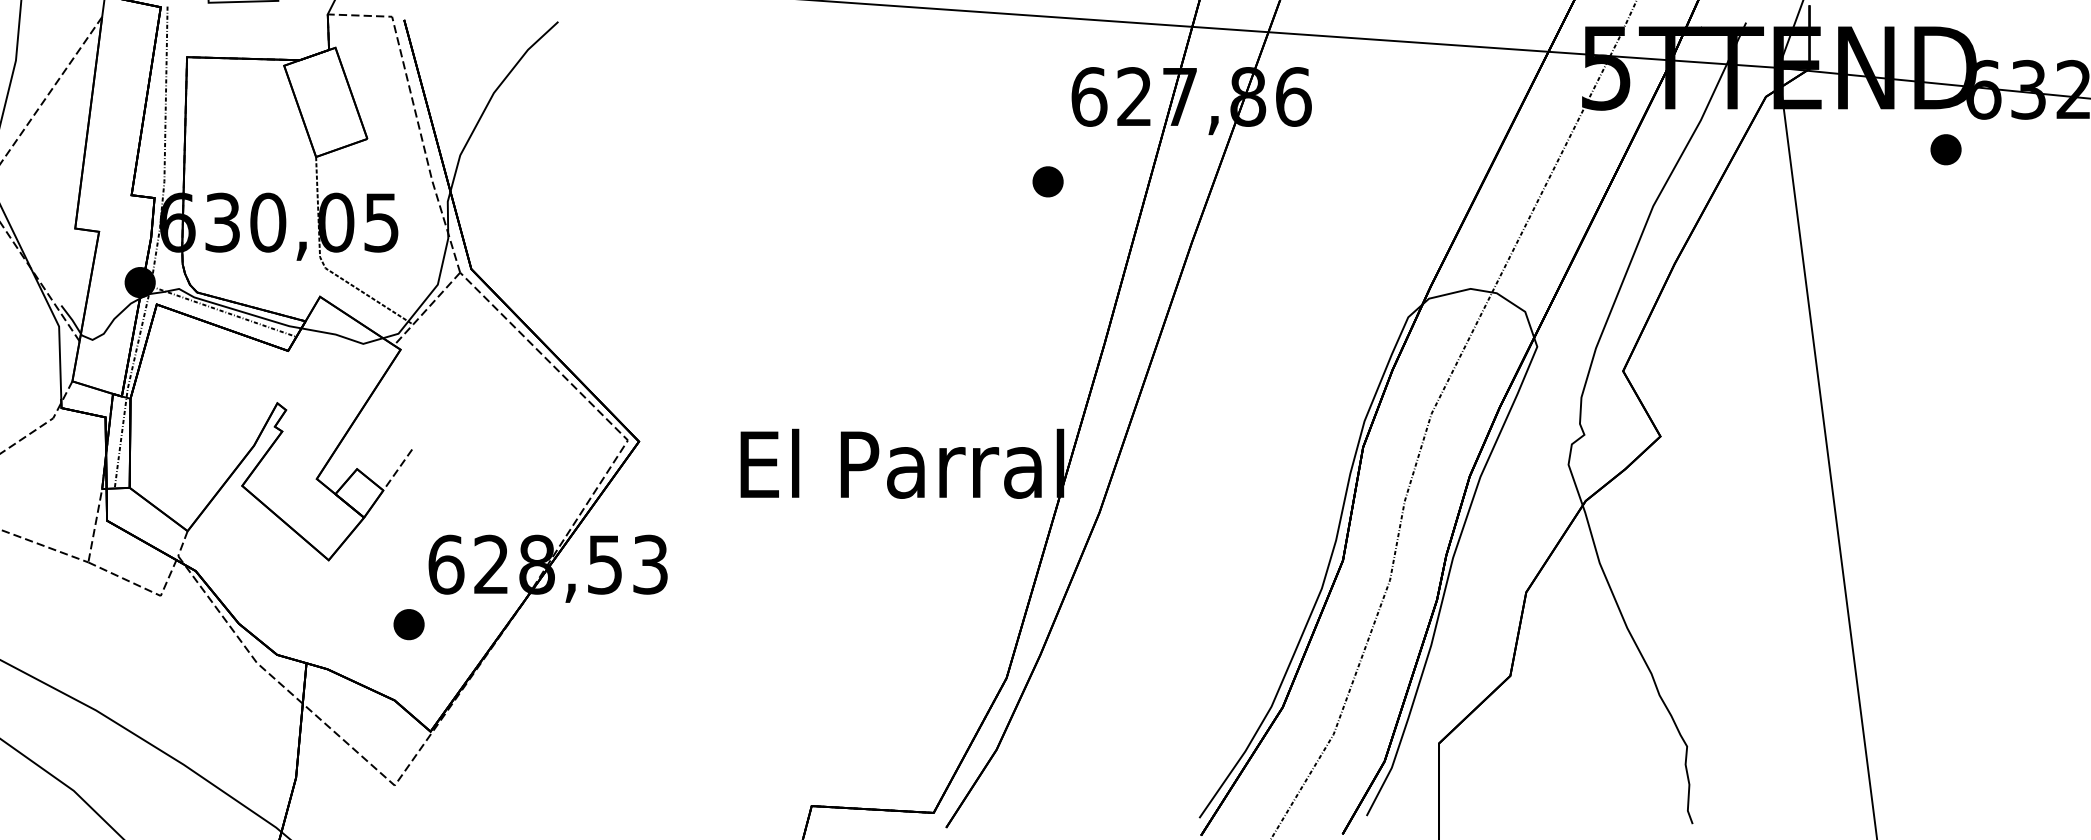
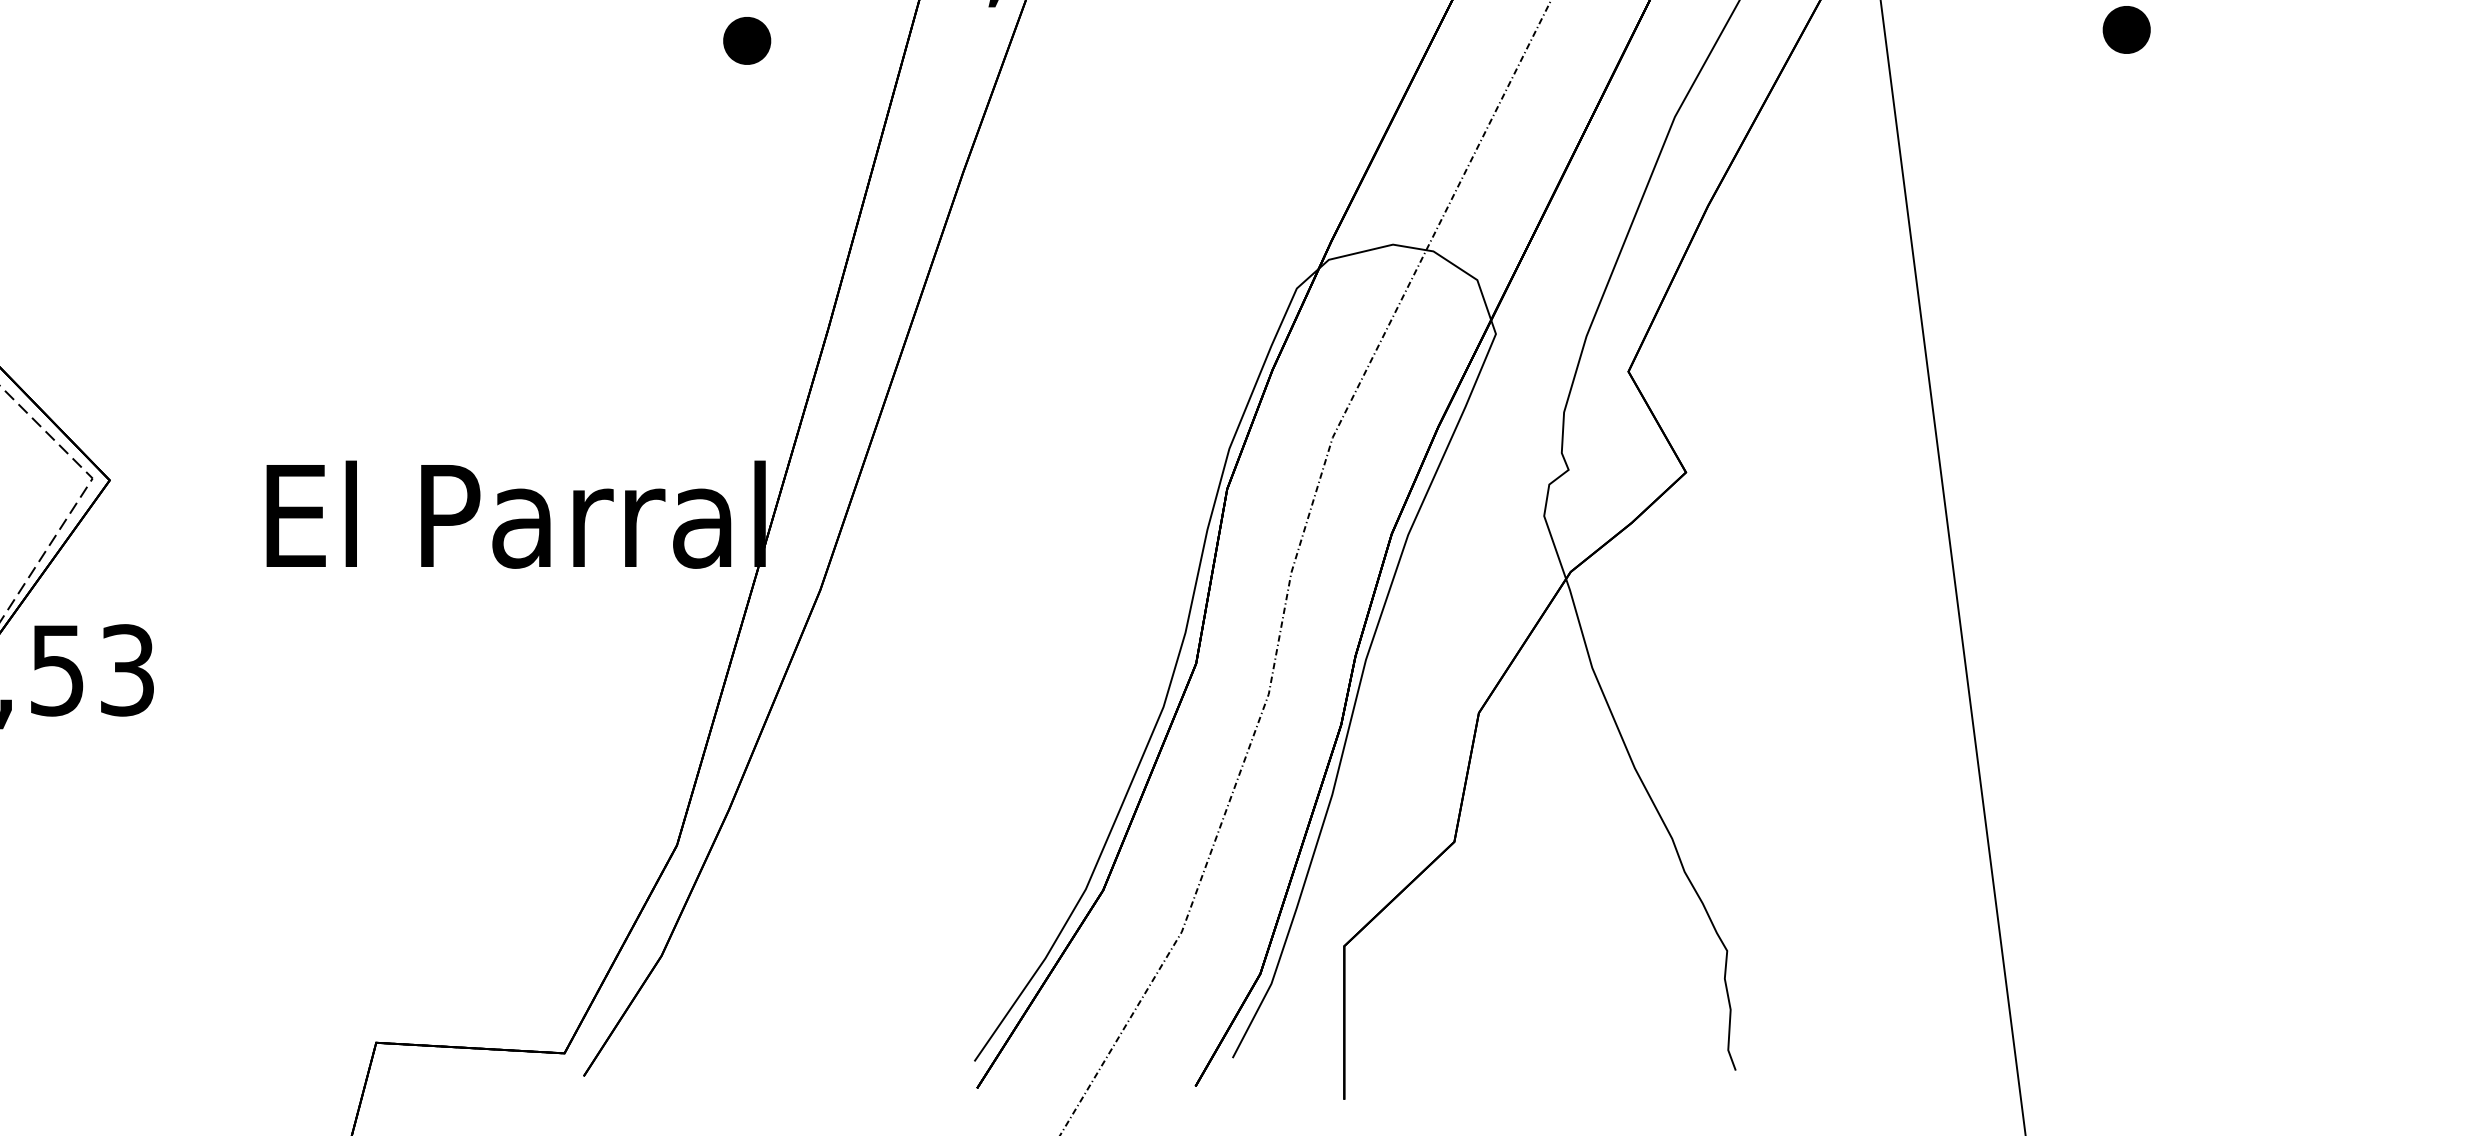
part: (1047, 181) -> (746, 40), moved

